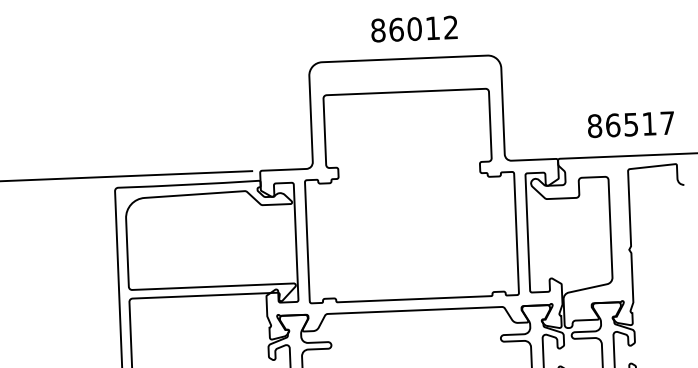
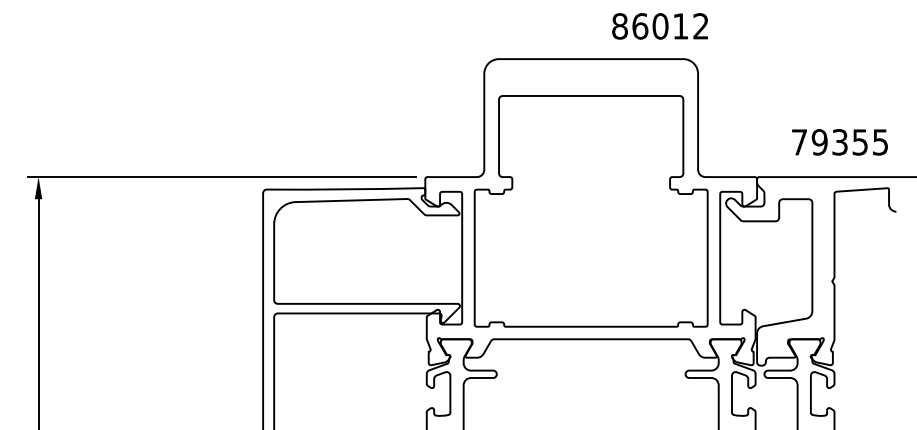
text: (413, 29) -> (659, 26), moved
text: (630, 124) -> (839, 142), 86517 -> 79355

